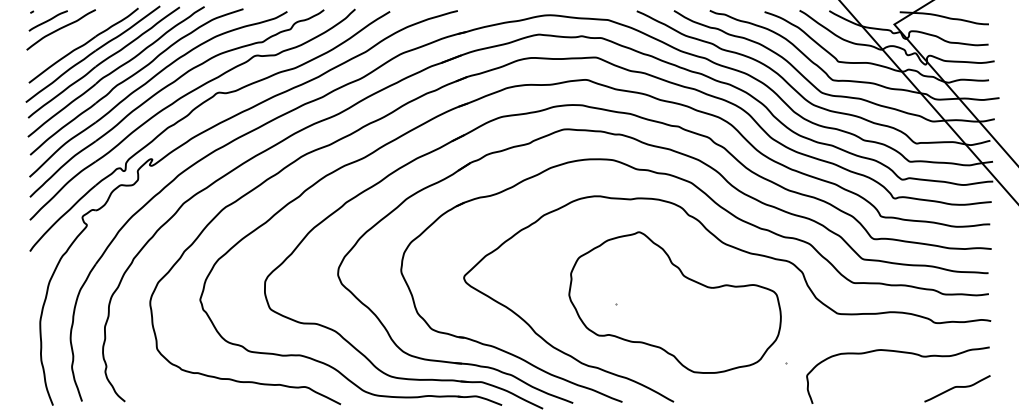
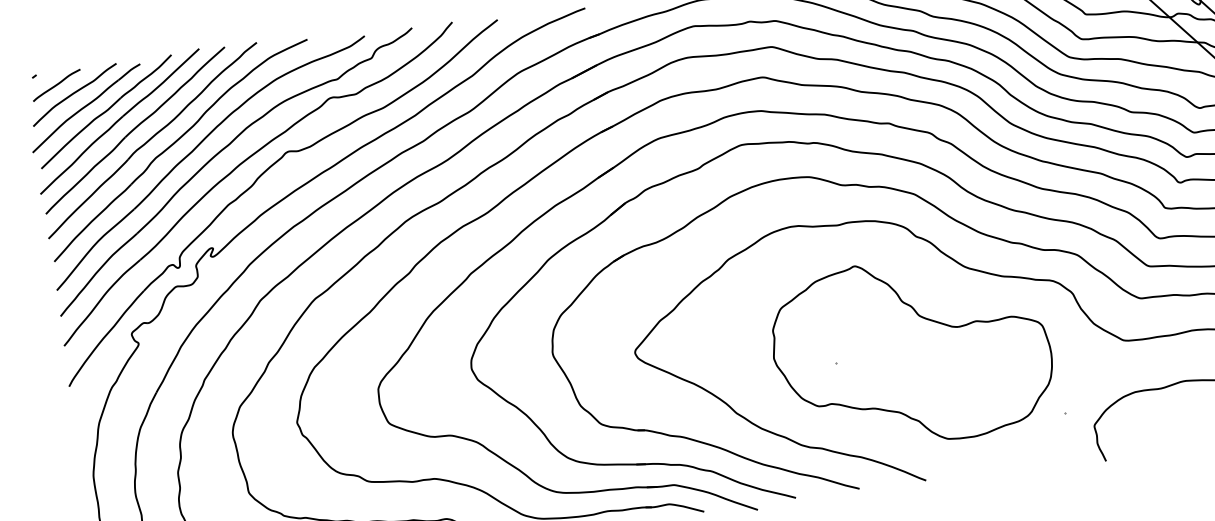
part: (68, 40) -> (85, 107), added

